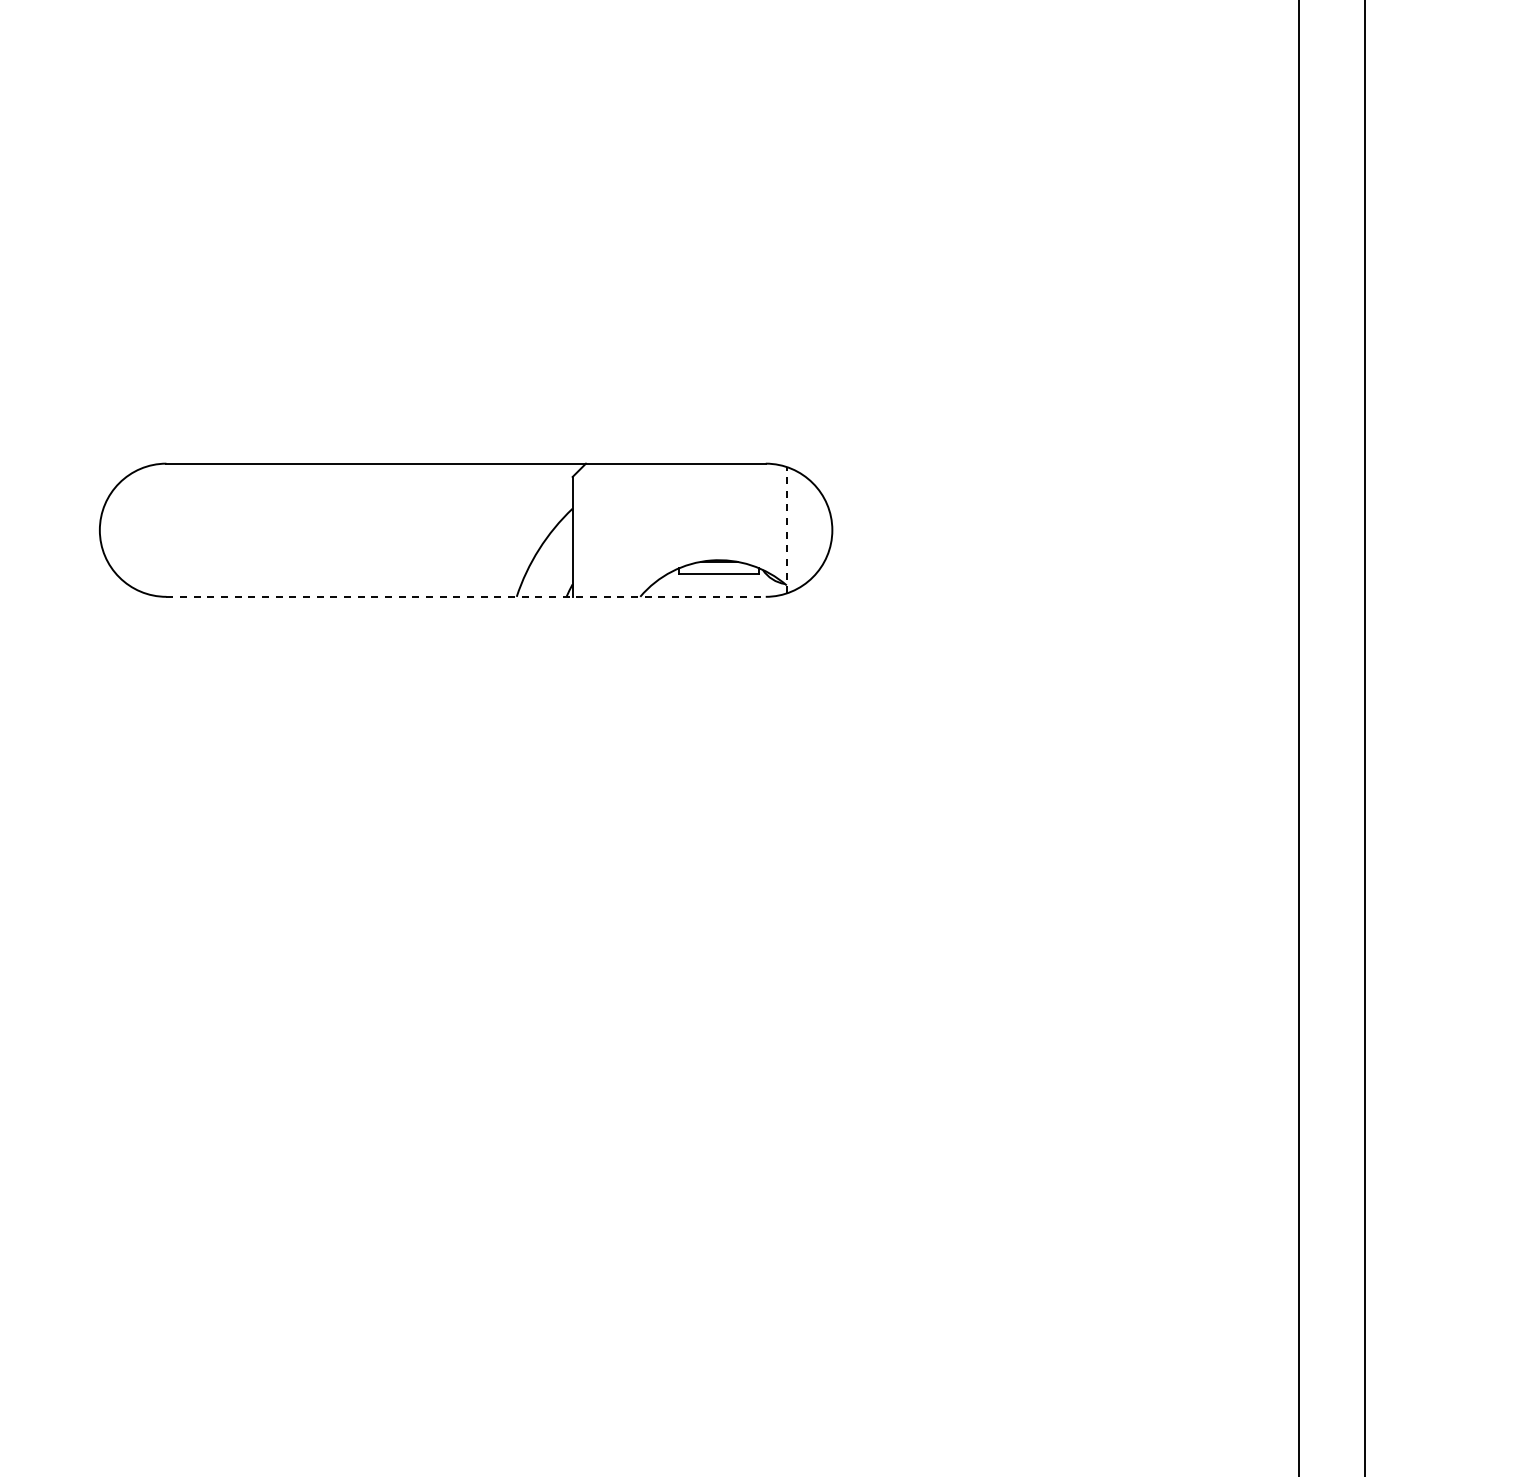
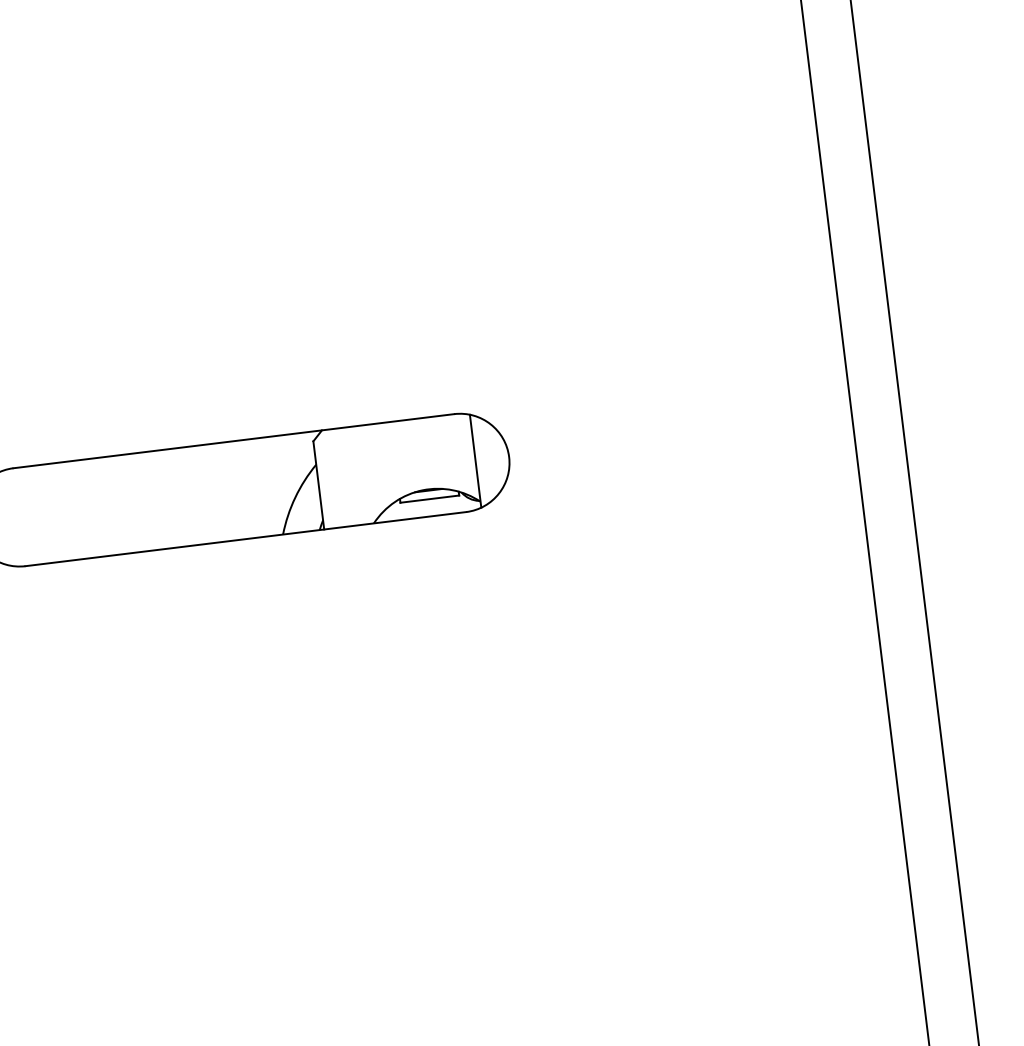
line: (786, 529) -> (475, 460), dashed -> solid
line: (466, 596) -> (246, 538), dashed -> solid

